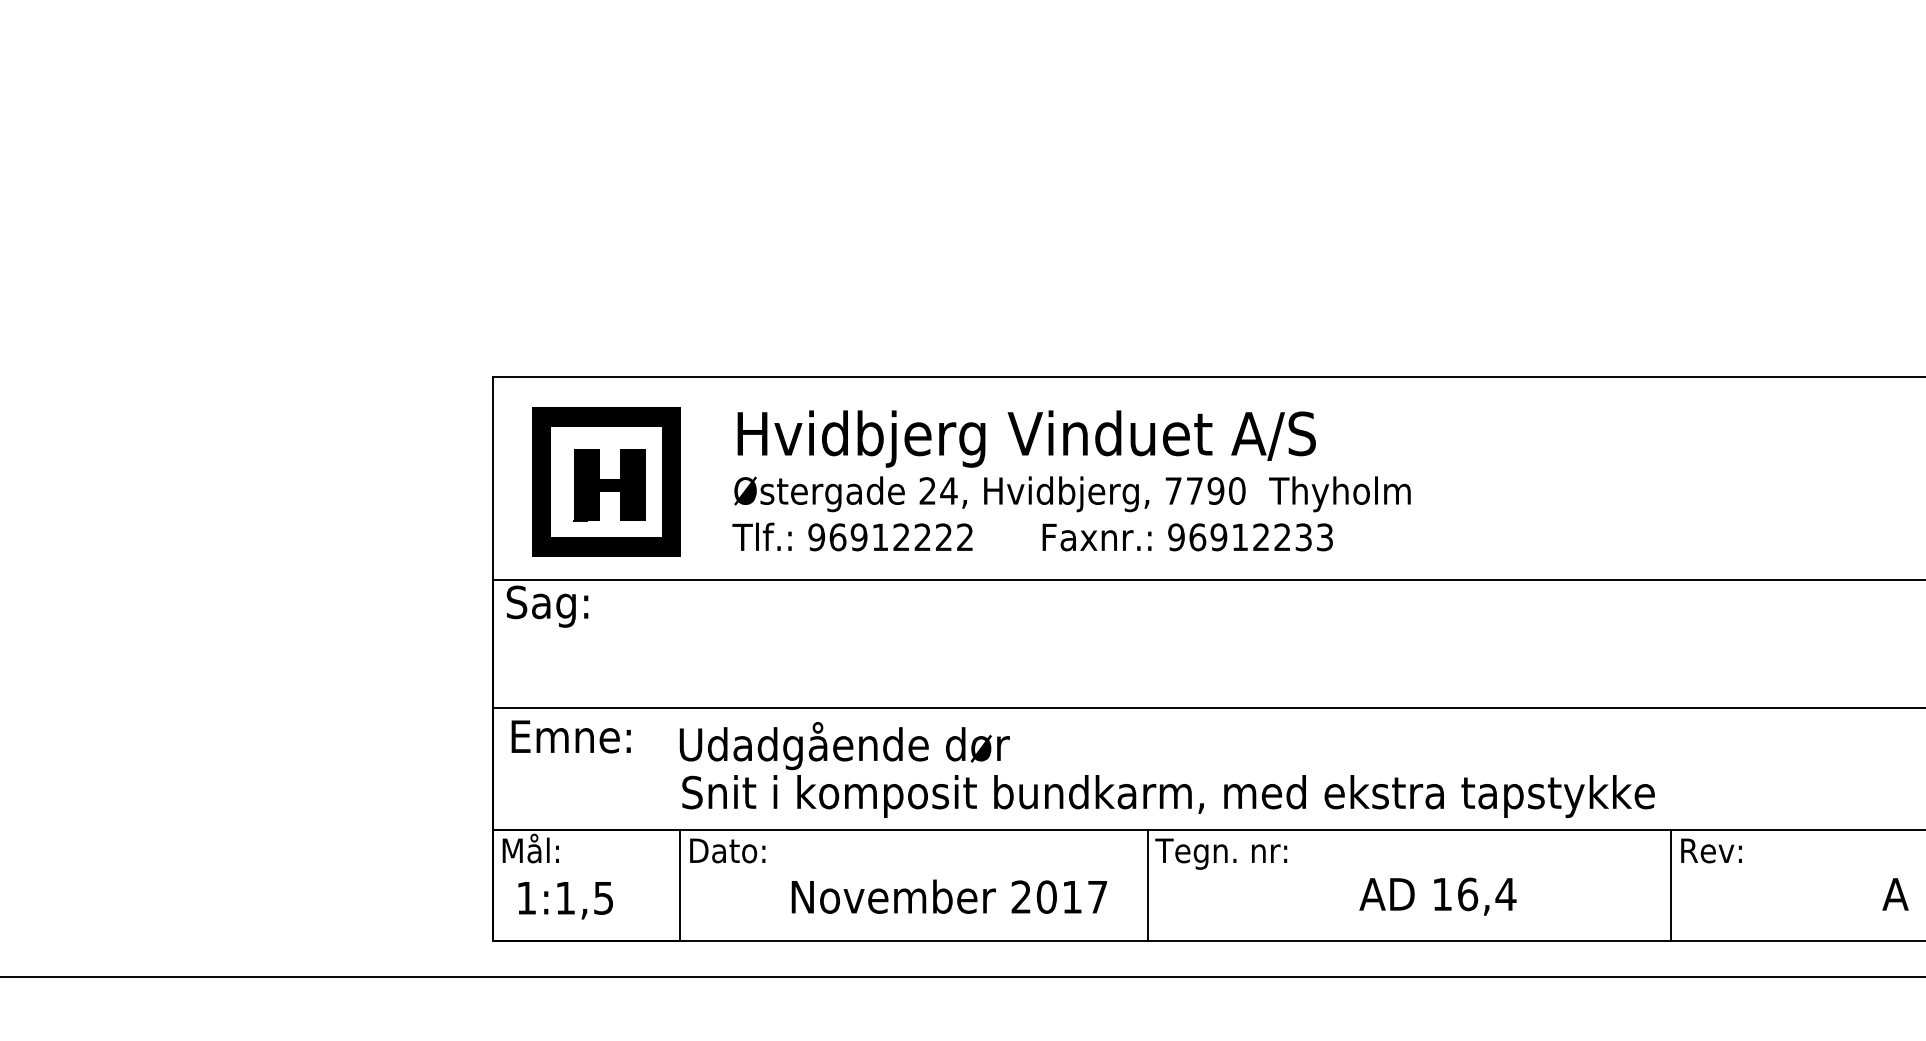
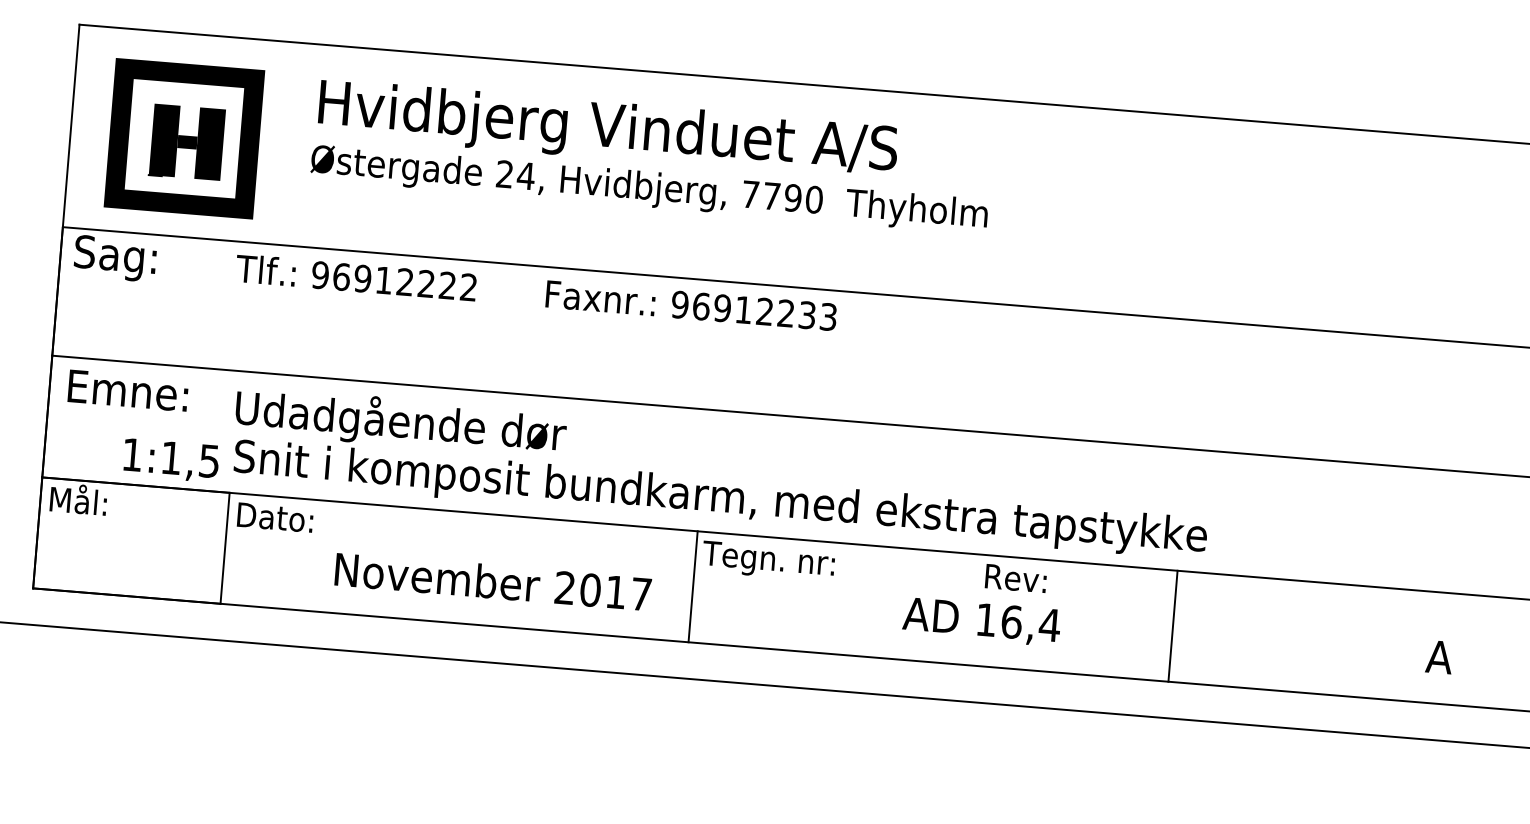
text: (1032, 536) -> (536, 292), moved
text: (1711, 850) -> (1016, 578), moved
line: (1671, 884) -> (1173, 625), moved
text: (565, 900) -> (171, 460), moved

